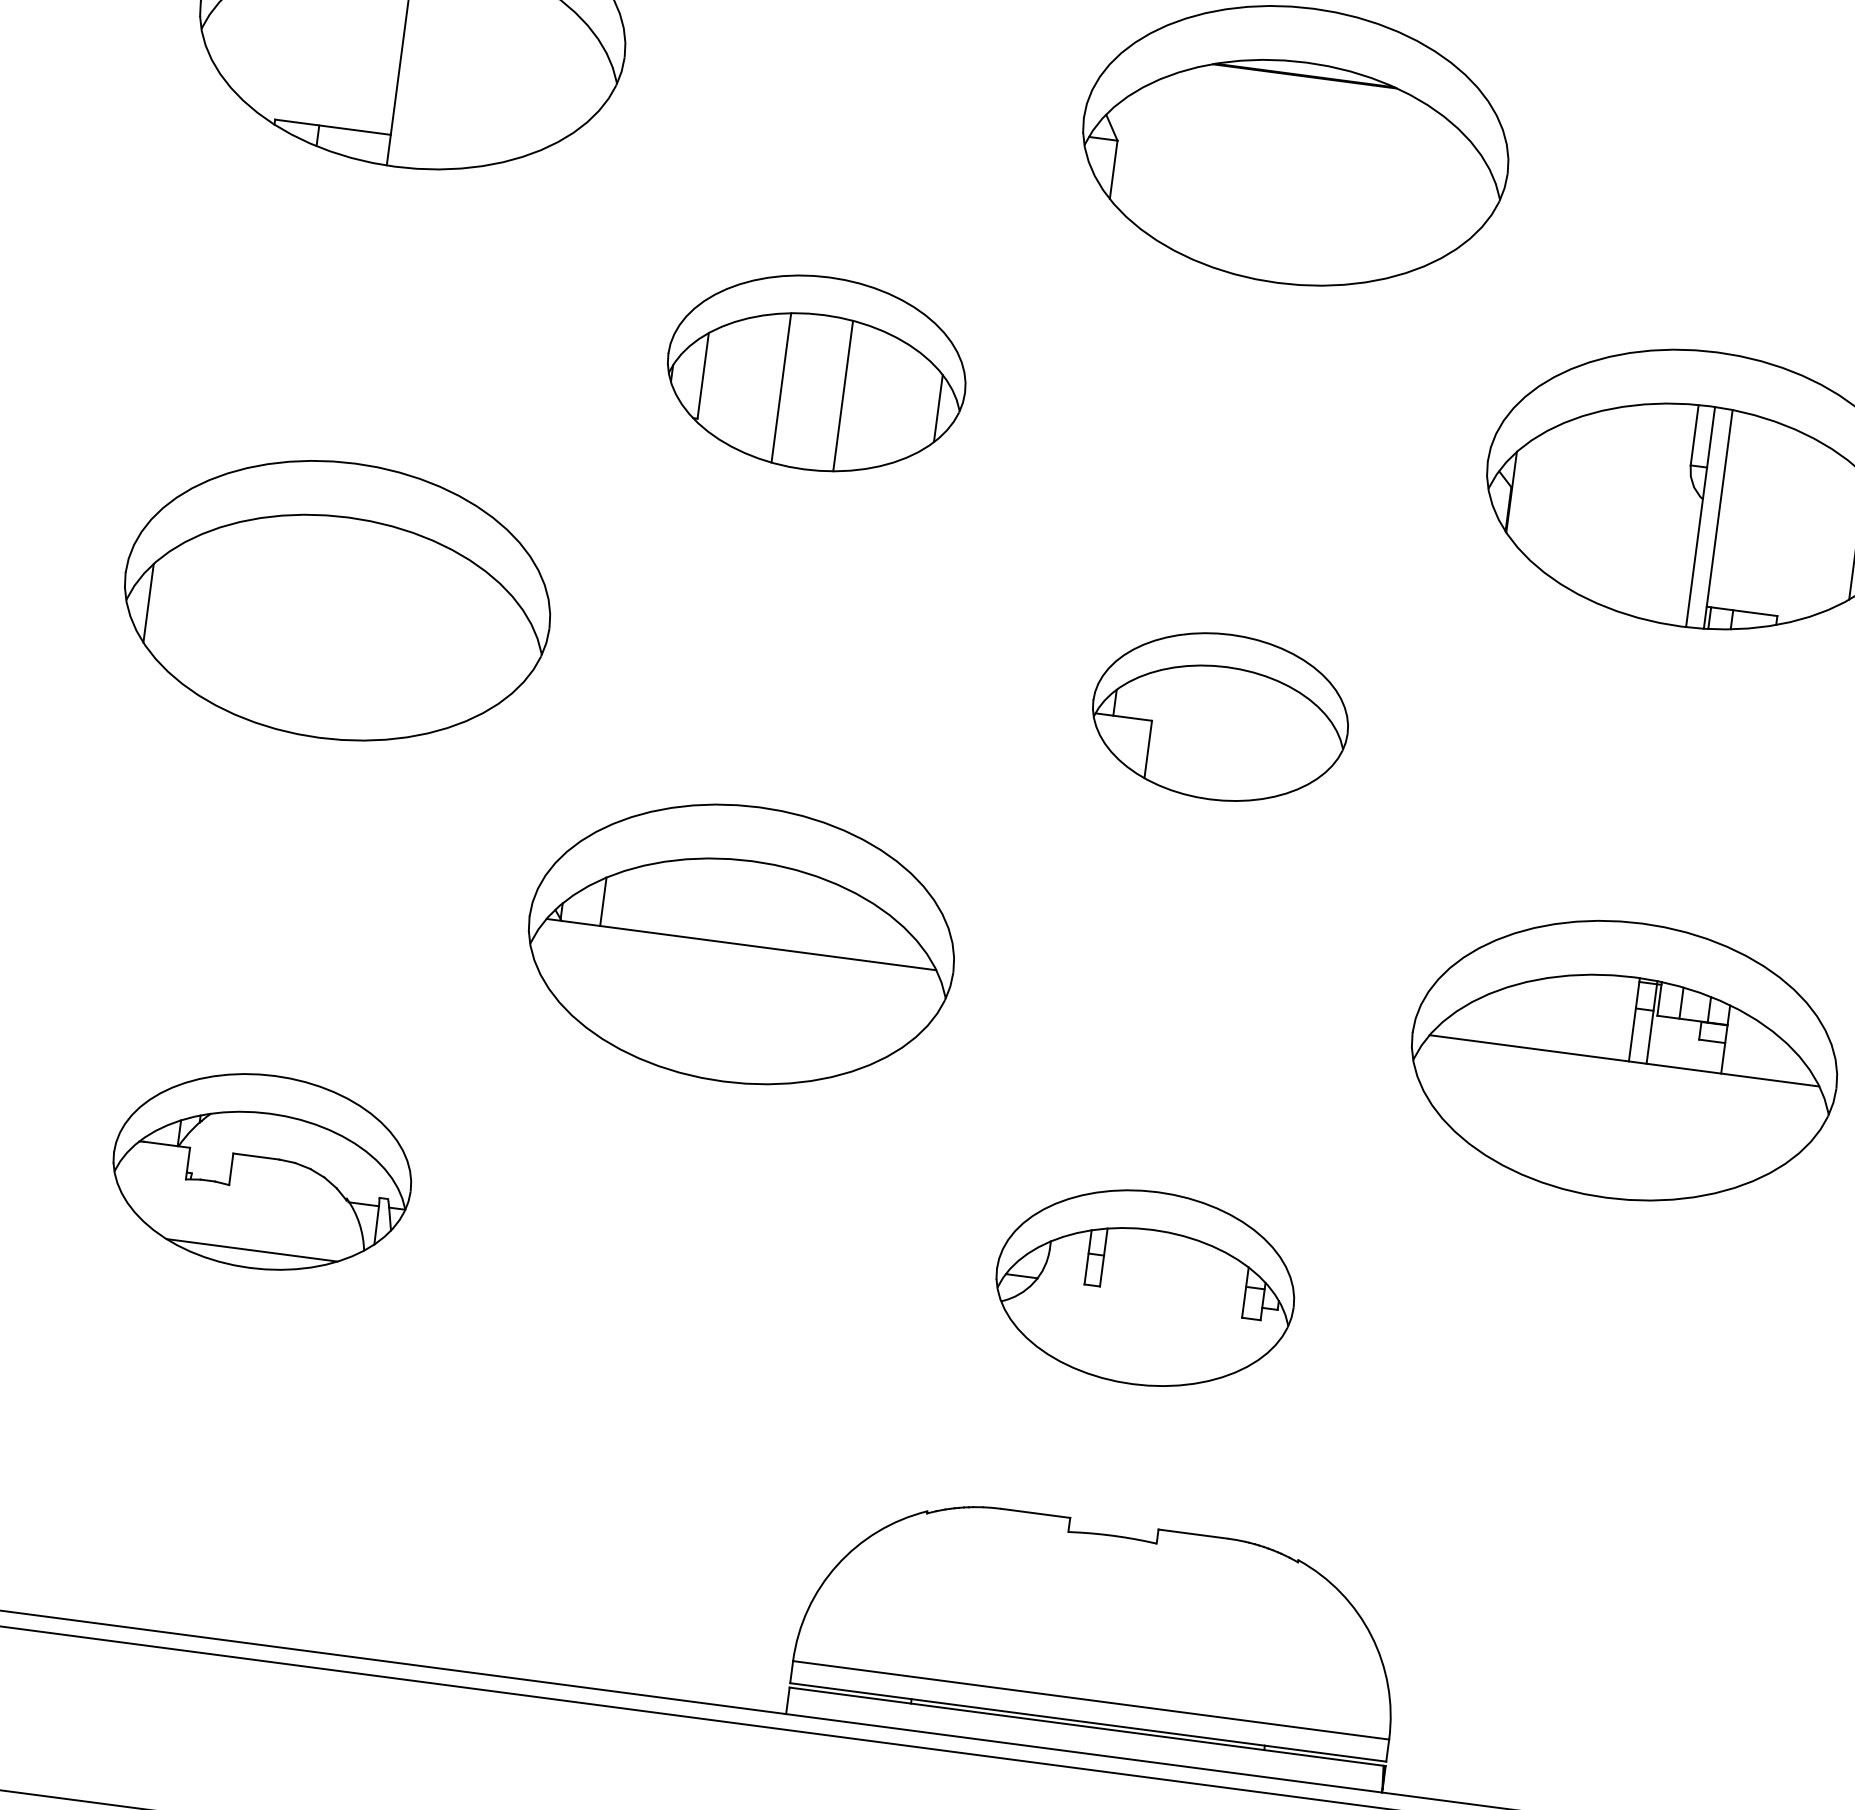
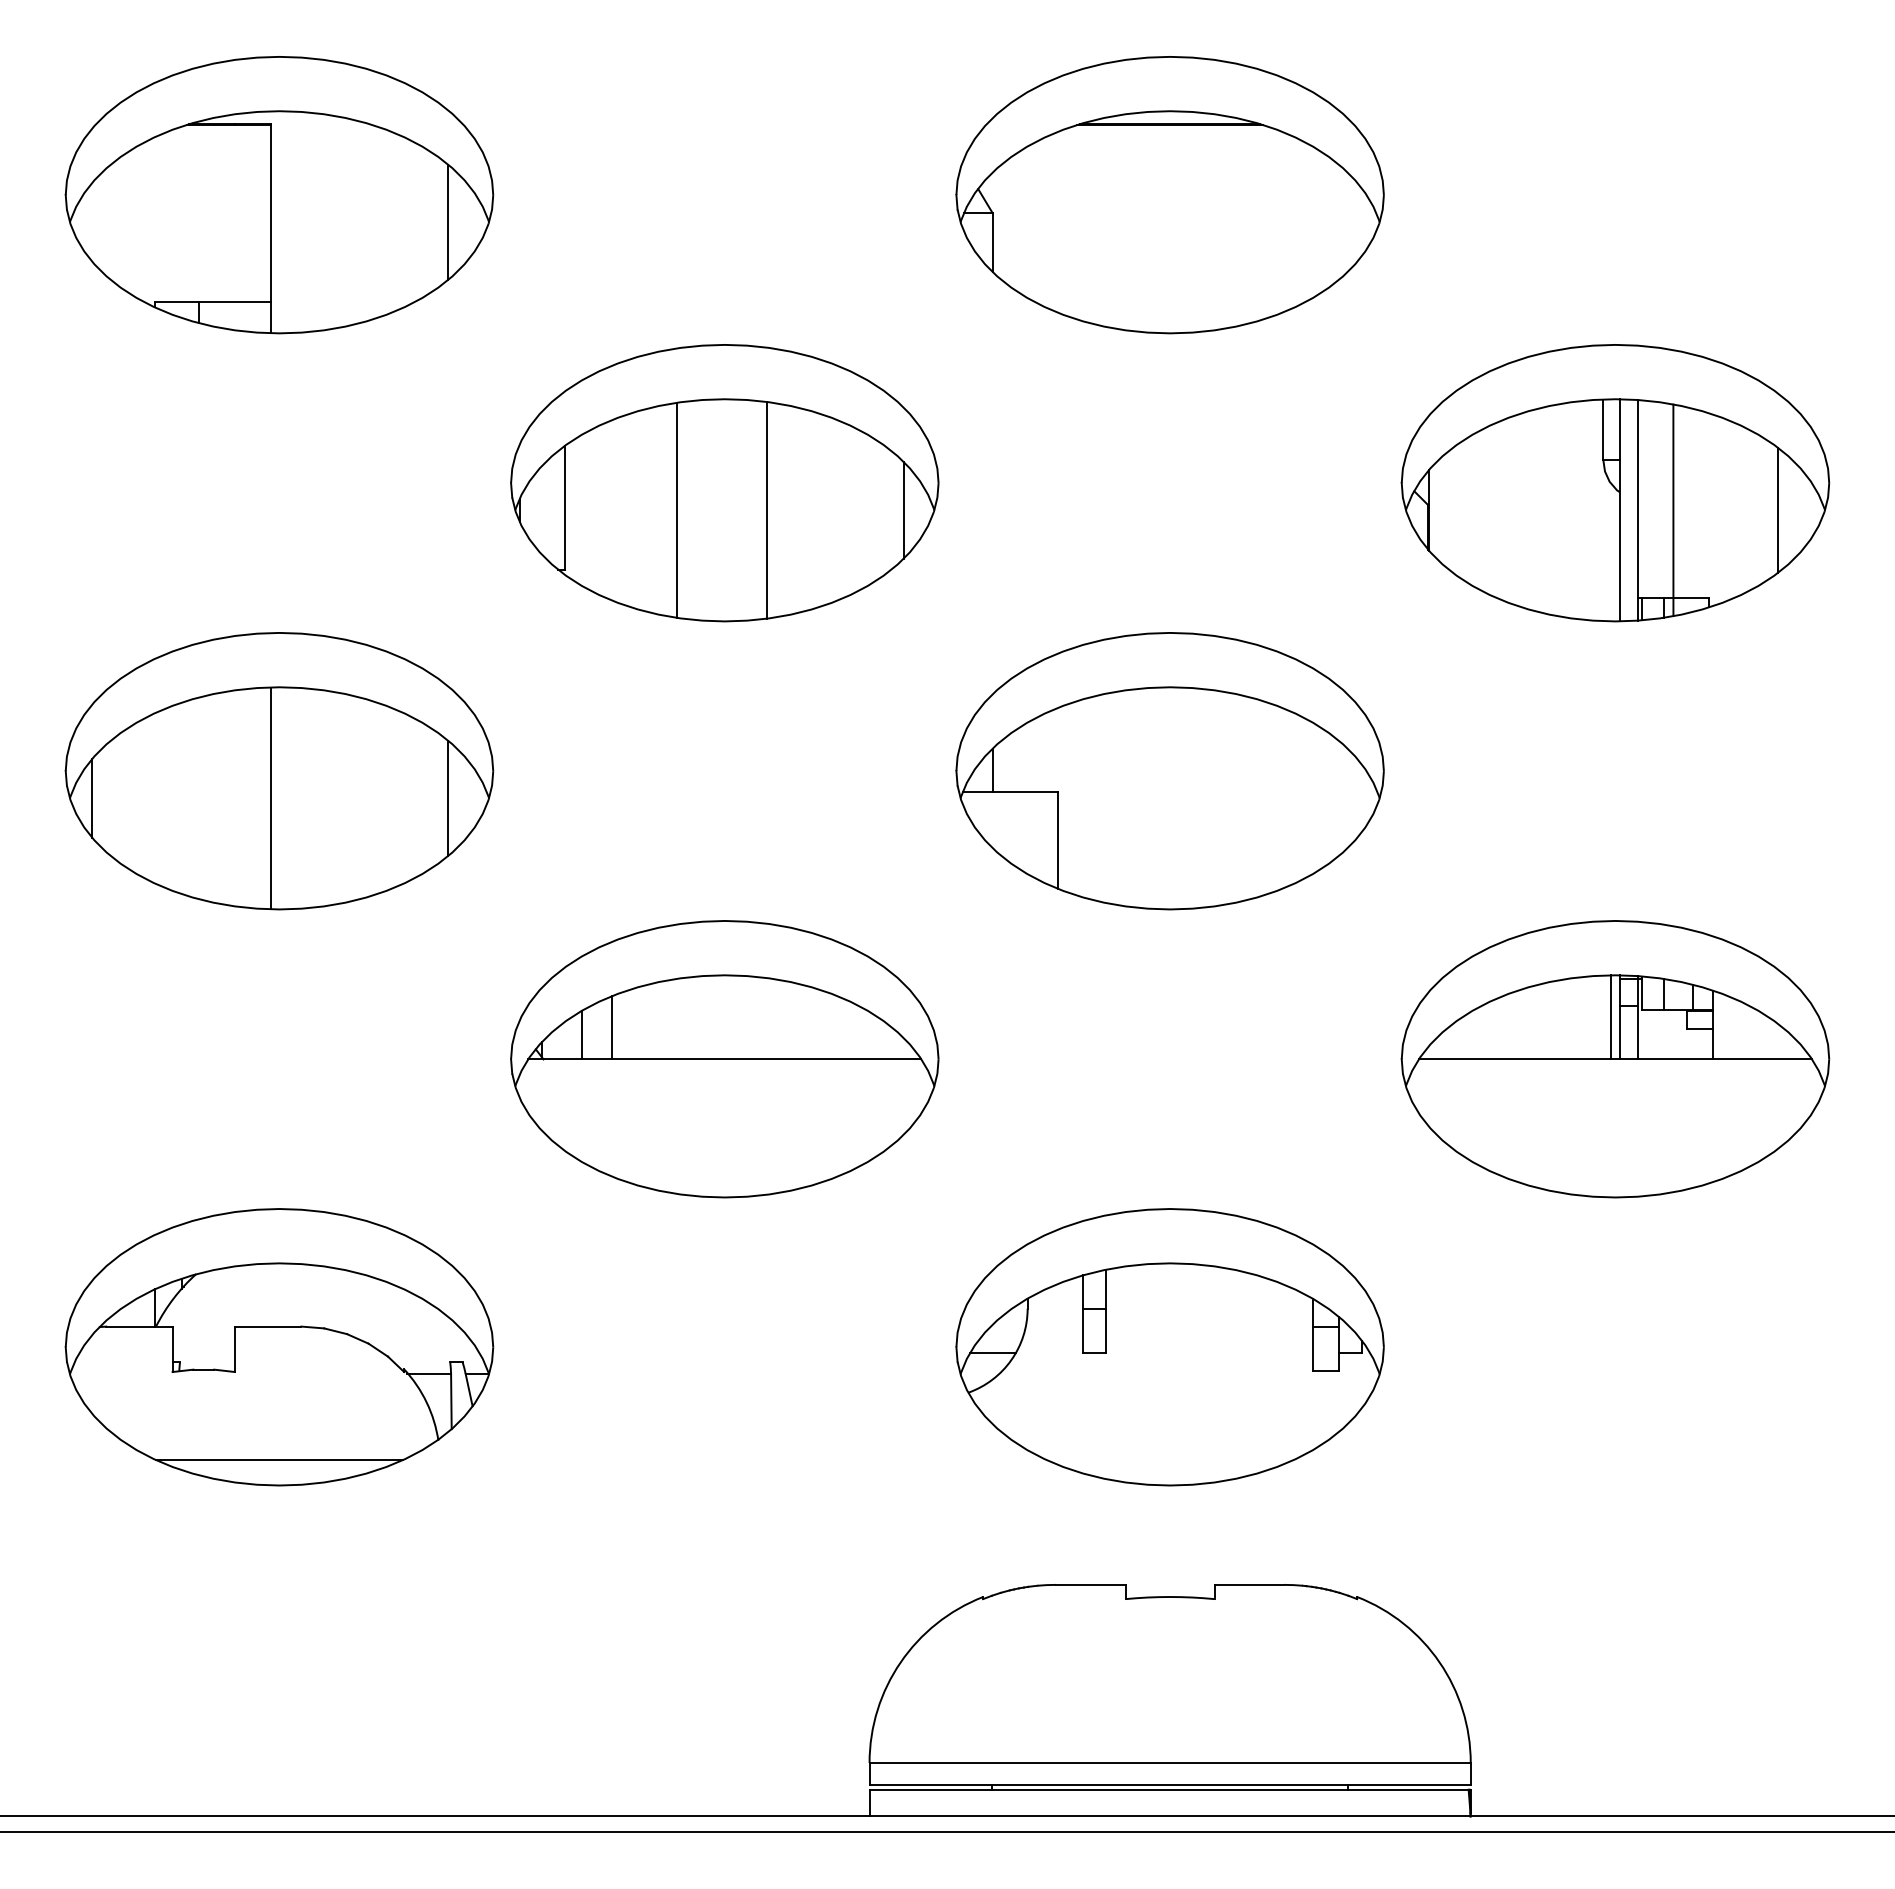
line: (575, 78) -> (447, 222), added
part: (816, 373) -> (724, 483), size x1.43
line: (1753, 524) -> (1673, 510), added
line: (326, 626) -> (271, 798), added
line: (500, 649) -> (447, 798), added
part: (1219, 717) -> (1169, 771), size x1.67
line: (634, 898) -> (612, 1027), added
line: (1626, 1018) -> (1611, 1017), added
part: (262, 1172) -> (279, 1347), size x1.43
part: (1144, 1288) -> (1169, 1347), size x1.43

